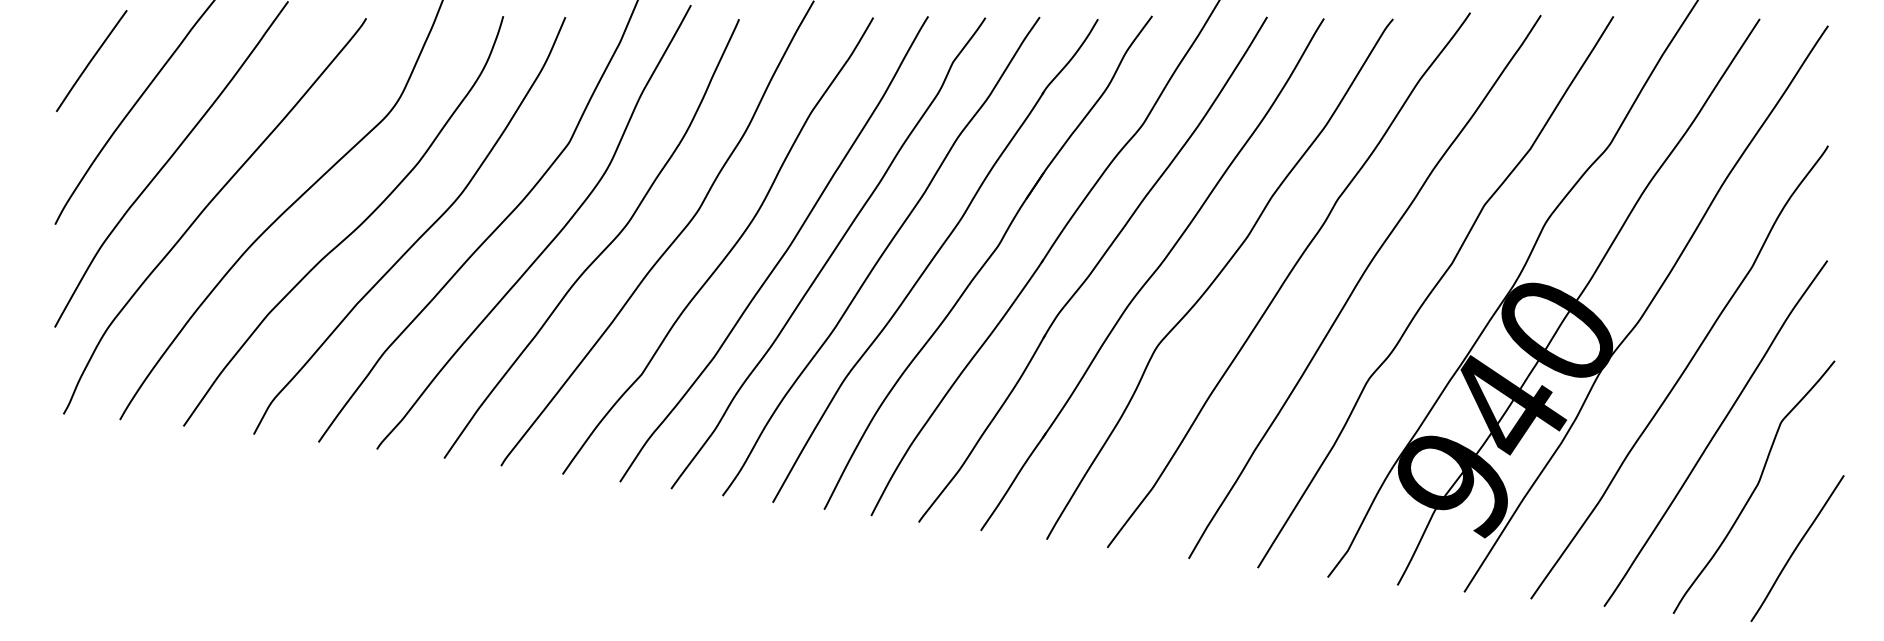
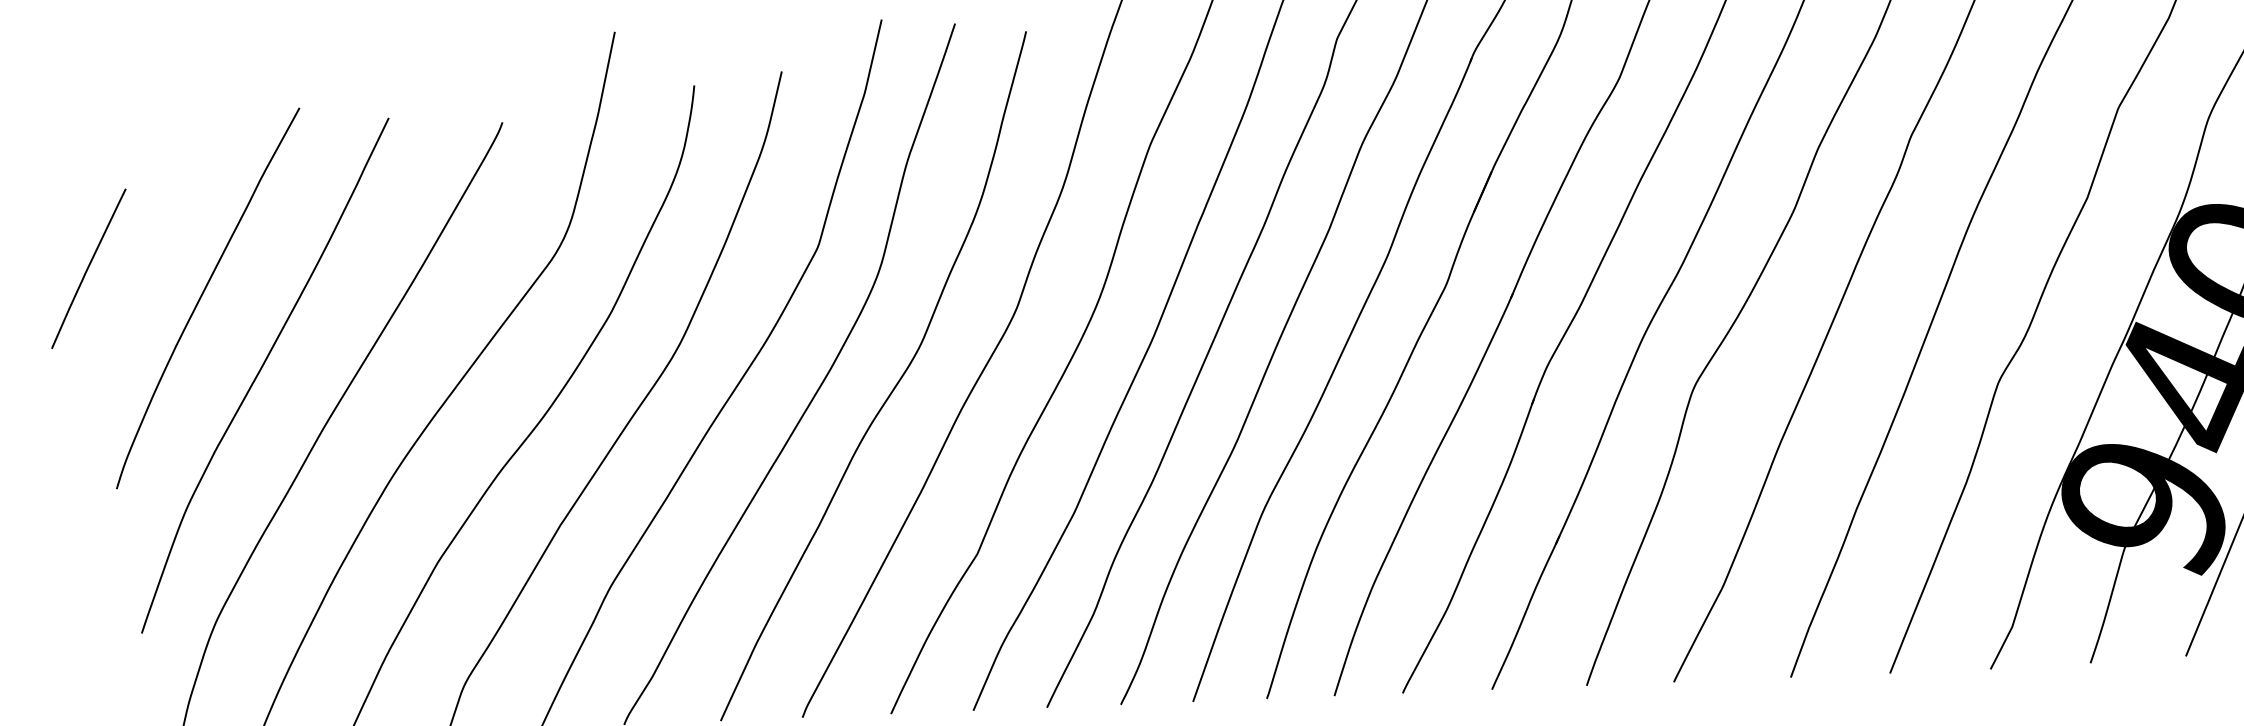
line: (91, 60) -> (88, 268), moved

